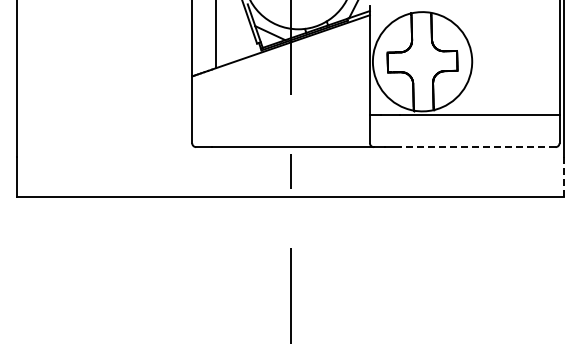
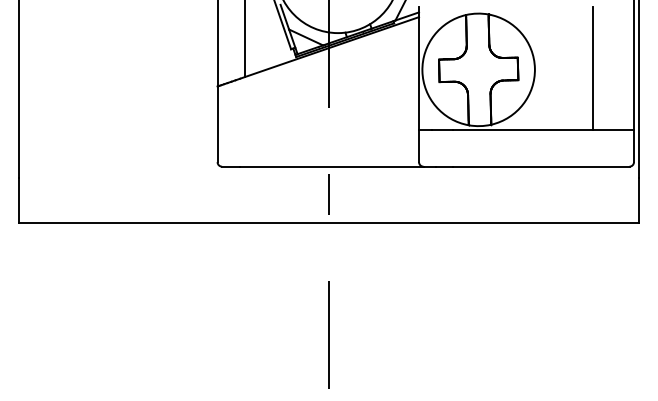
line: (523, 60) -> (593, 68), added
line: (477, 147) -> (540, 167), dashed -> solid
line: (563, 177) -> (638, 201), dashed -> solid

